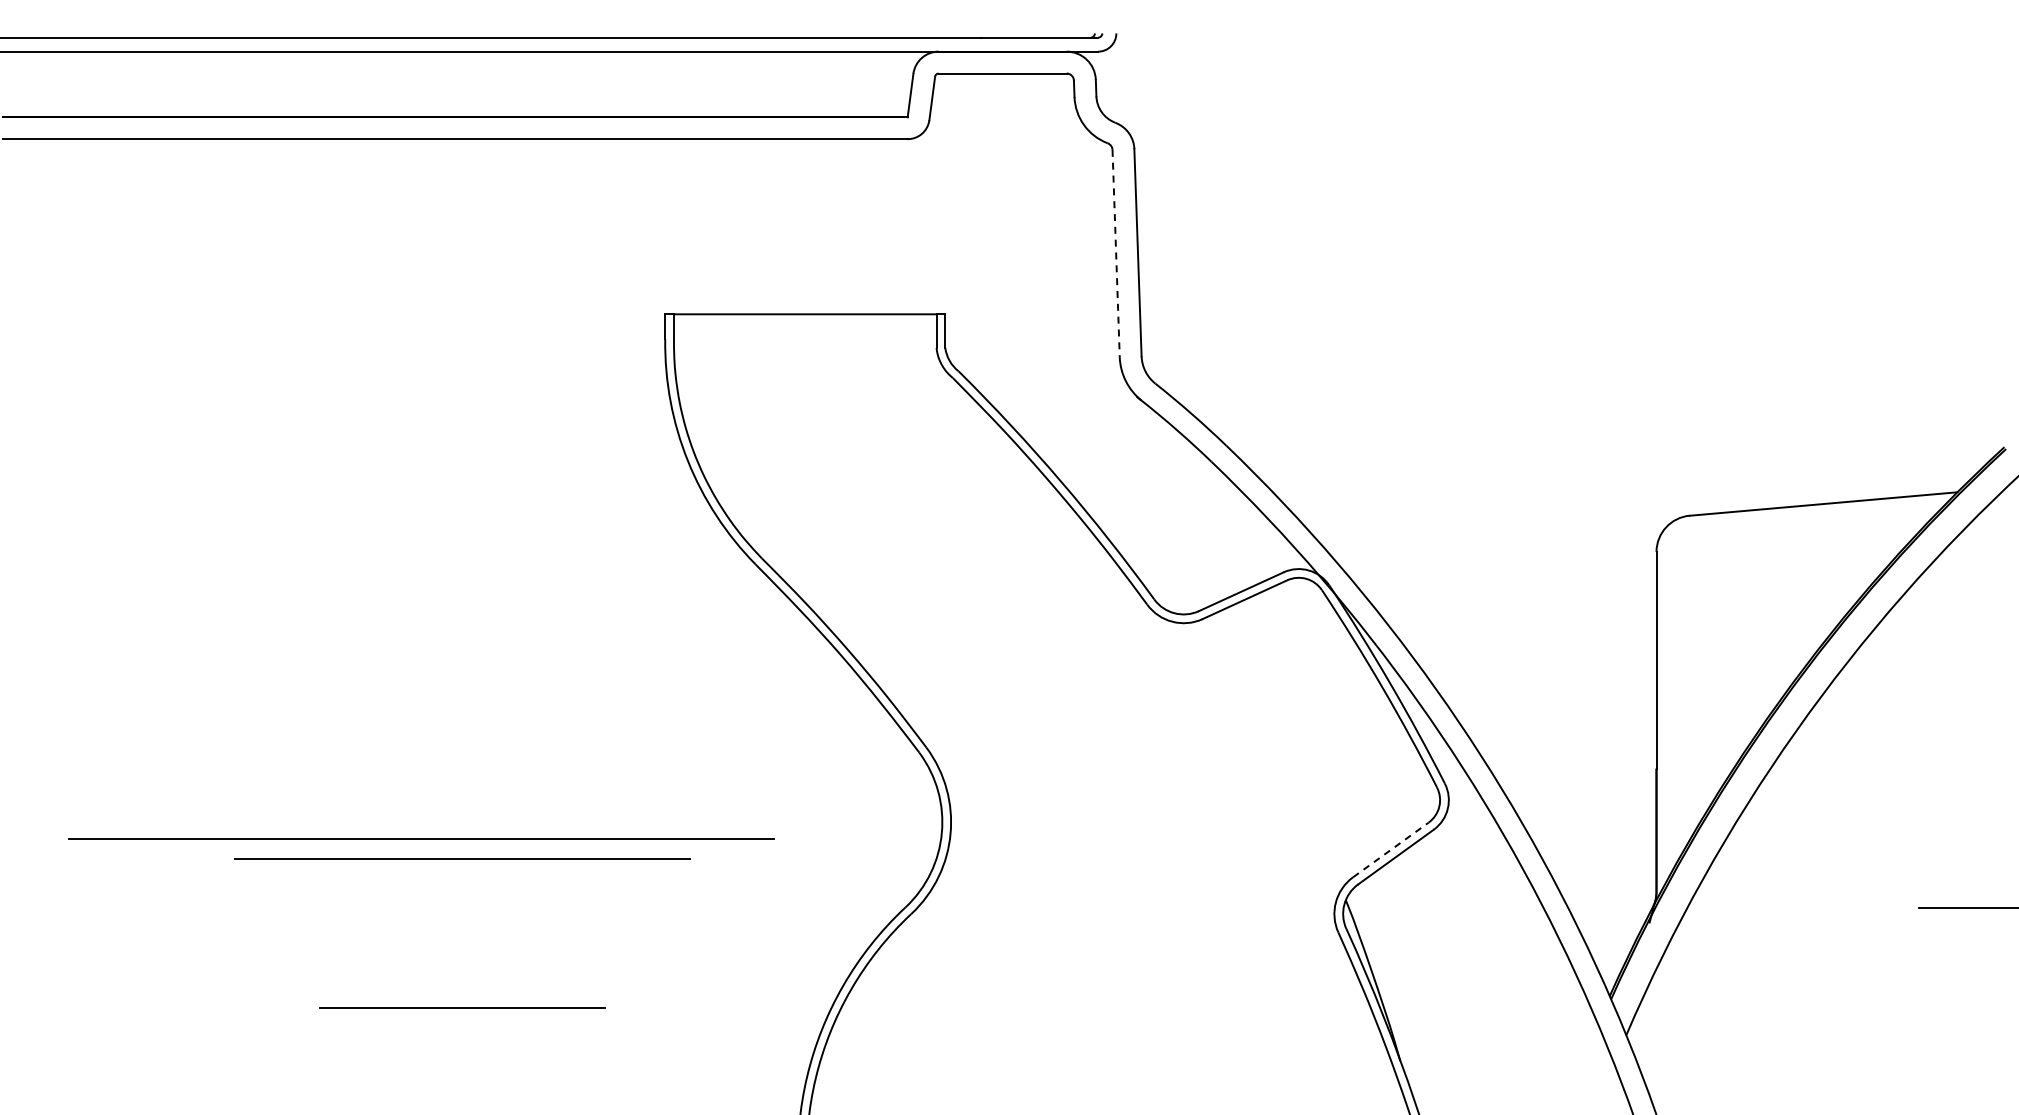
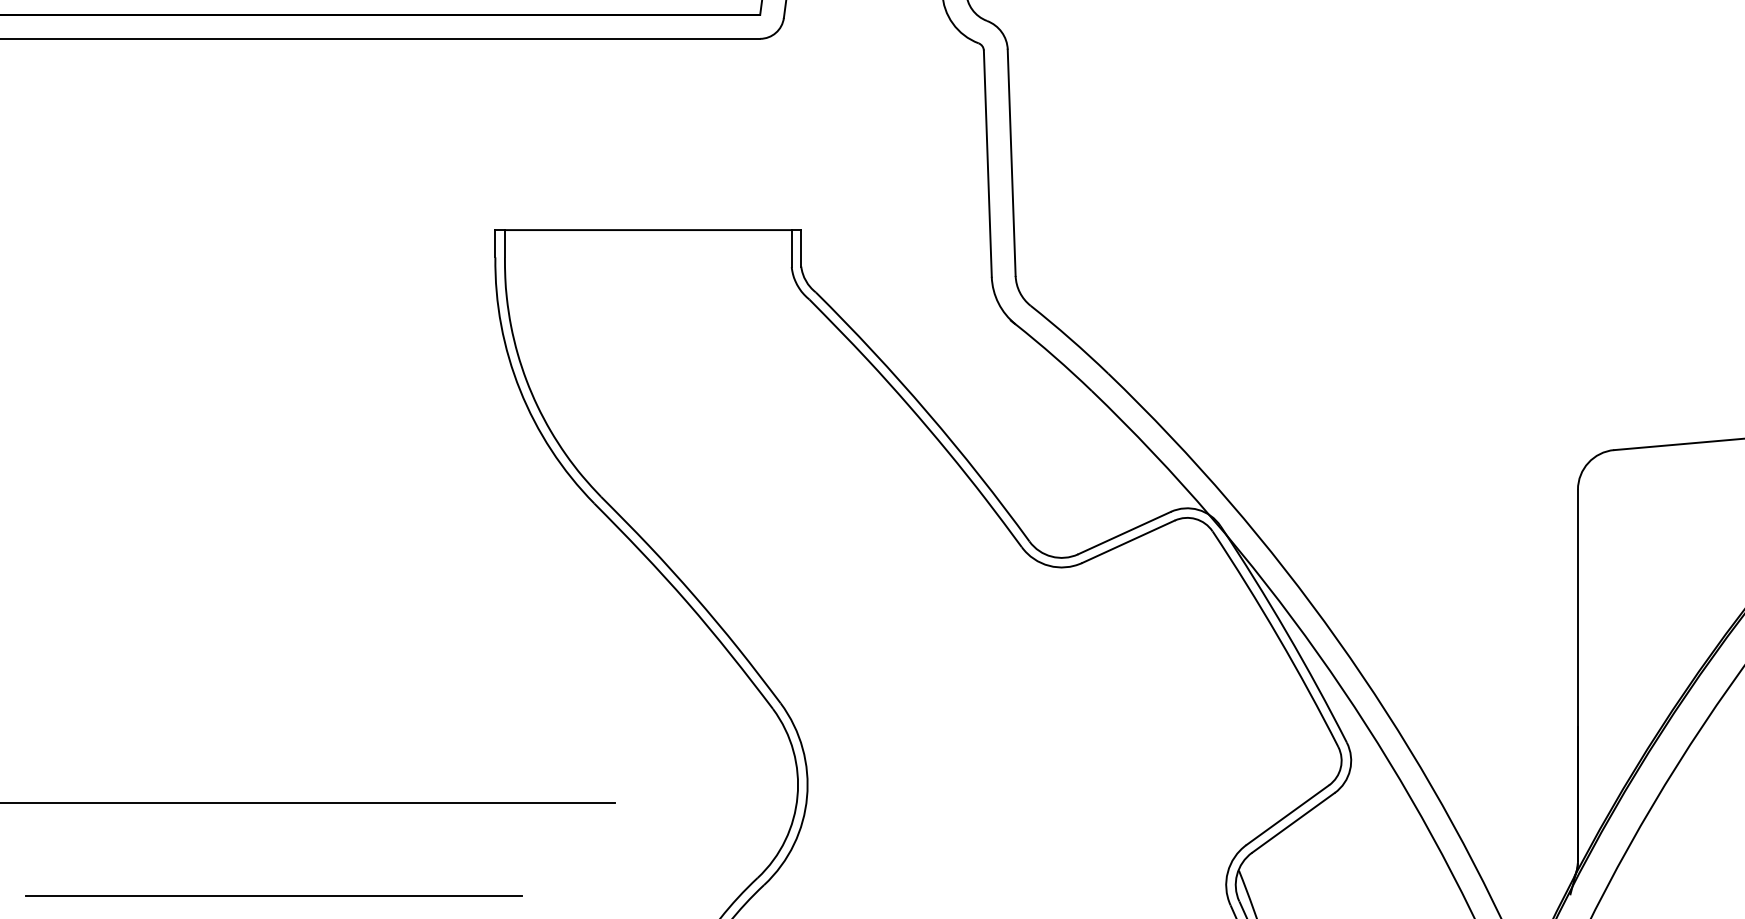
line: (1116, 253) -> (988, 163), dashed -> solid
line: (1390, 849) -> (1287, 814), dashed -> solid
line: (462, 858) -> (273, 895), moved

